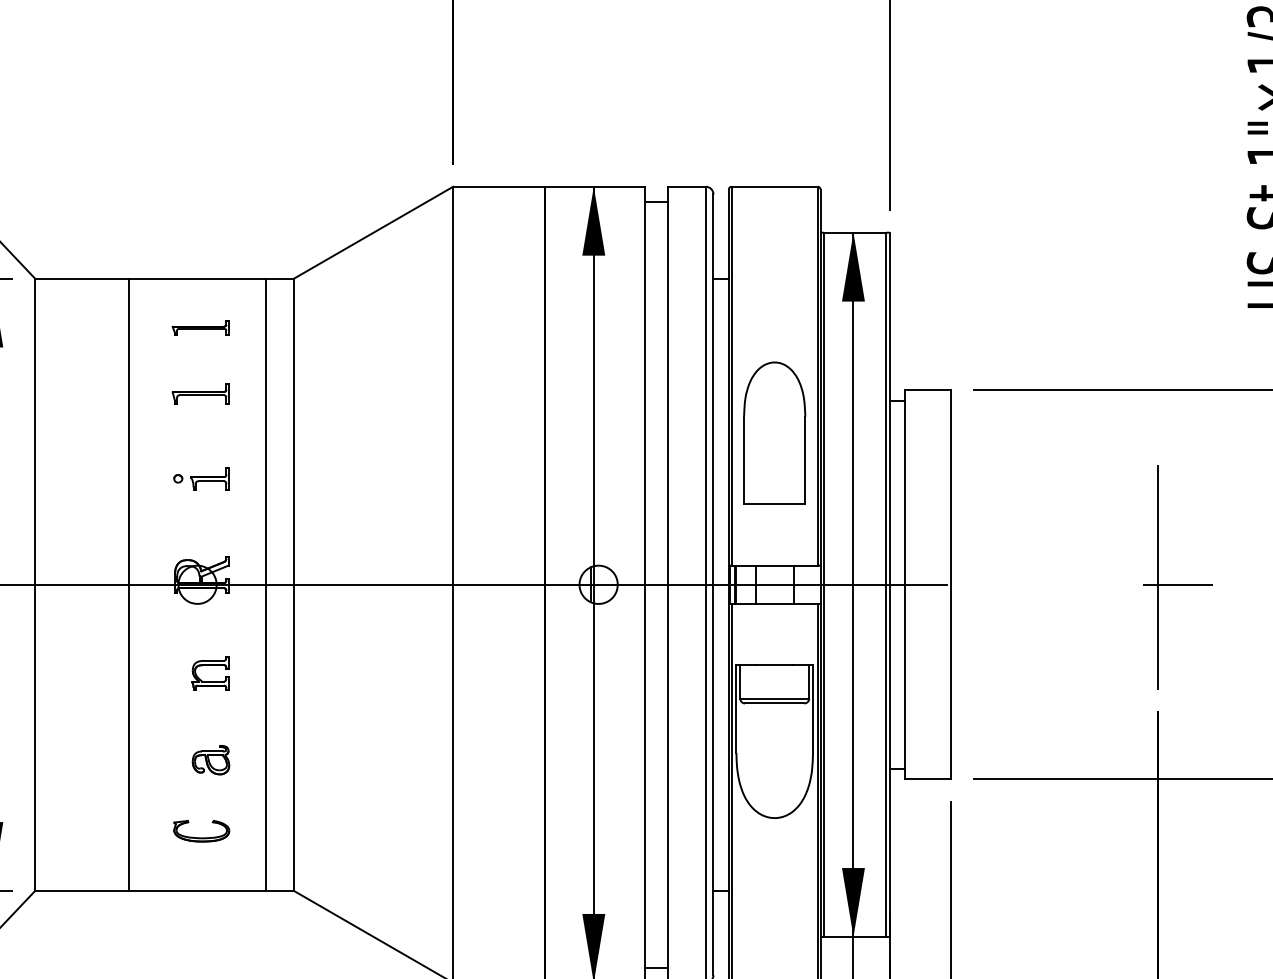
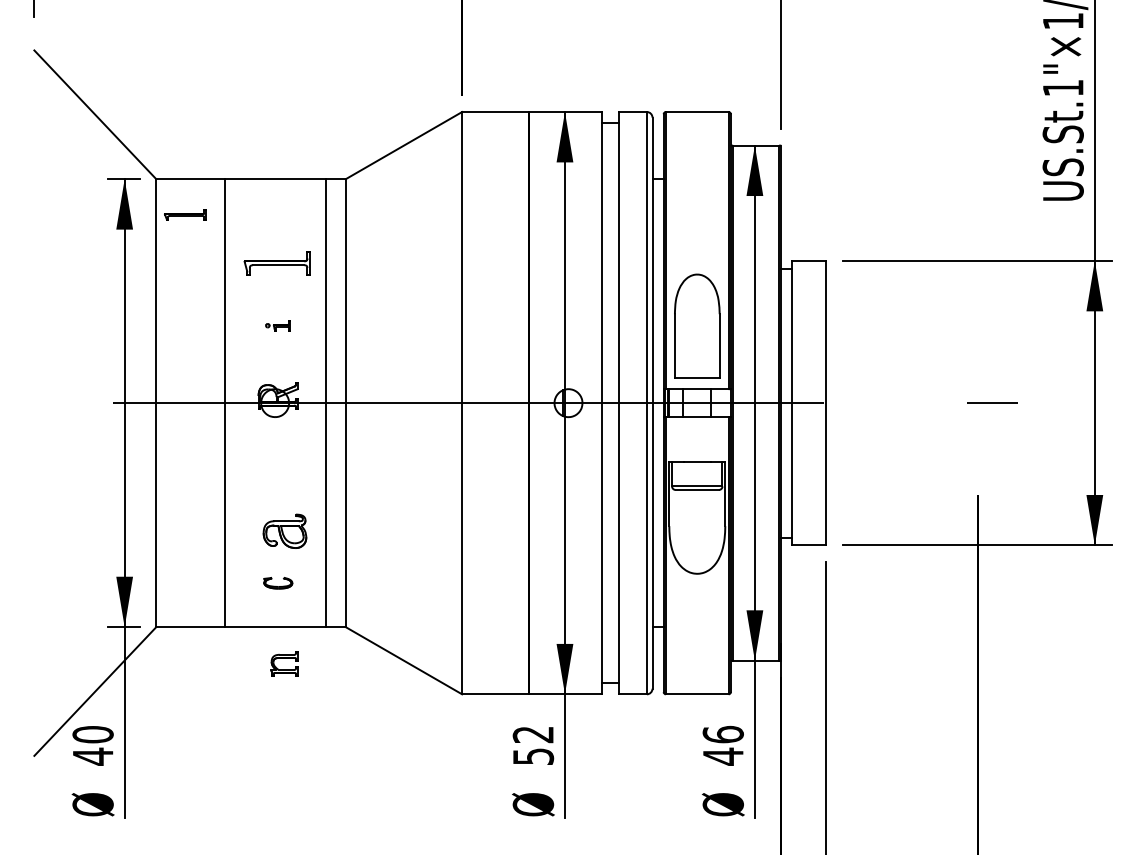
part: (200, 326) -> (185, 214), moved
part: (200, 393) -> (277, 263), size x1.6
part: (774, 432) -> (697, 325), moved
part: (200, 478) -> (277, 325), size x0.6
line: (1157, 577) -> (977, 397), removed
part: (210, 672) -> (284, 663), moved
part: (210, 760) -> (284, 531), size x1.6
part: (202, 829) -> (278, 582), size x0.7

